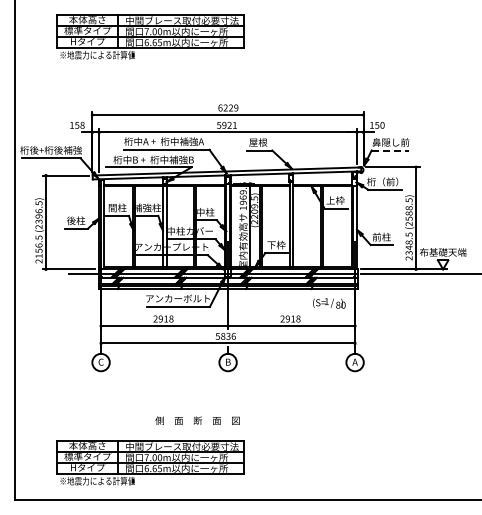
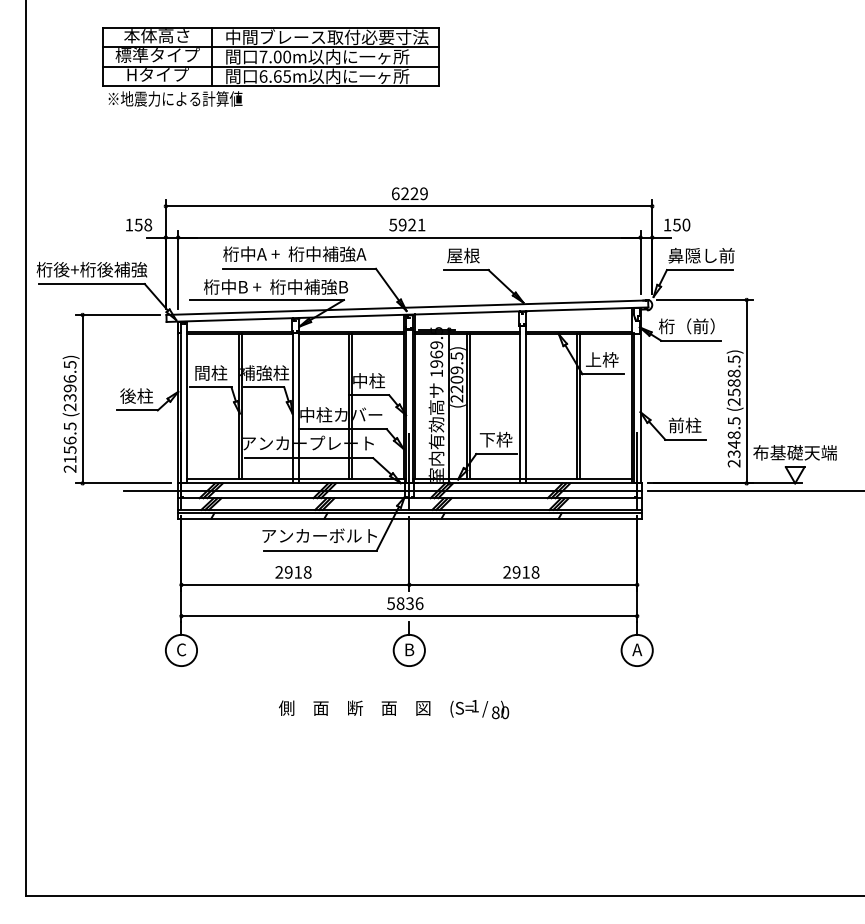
line: (390, 150) -> (700, 270), dashed -> solid
text: (329, 303) -> (480, 709), moved
text: (197, 420) -> (354, 707), moved
part: (150, 462) -> (270, 829), removed

